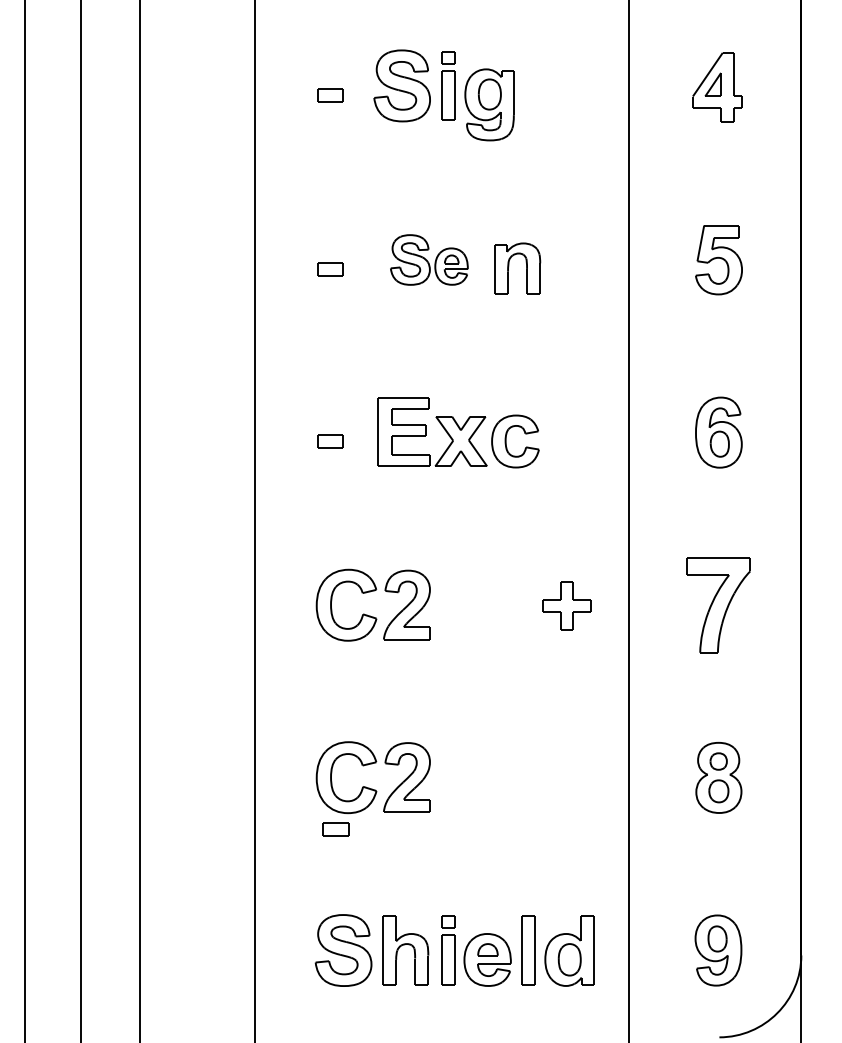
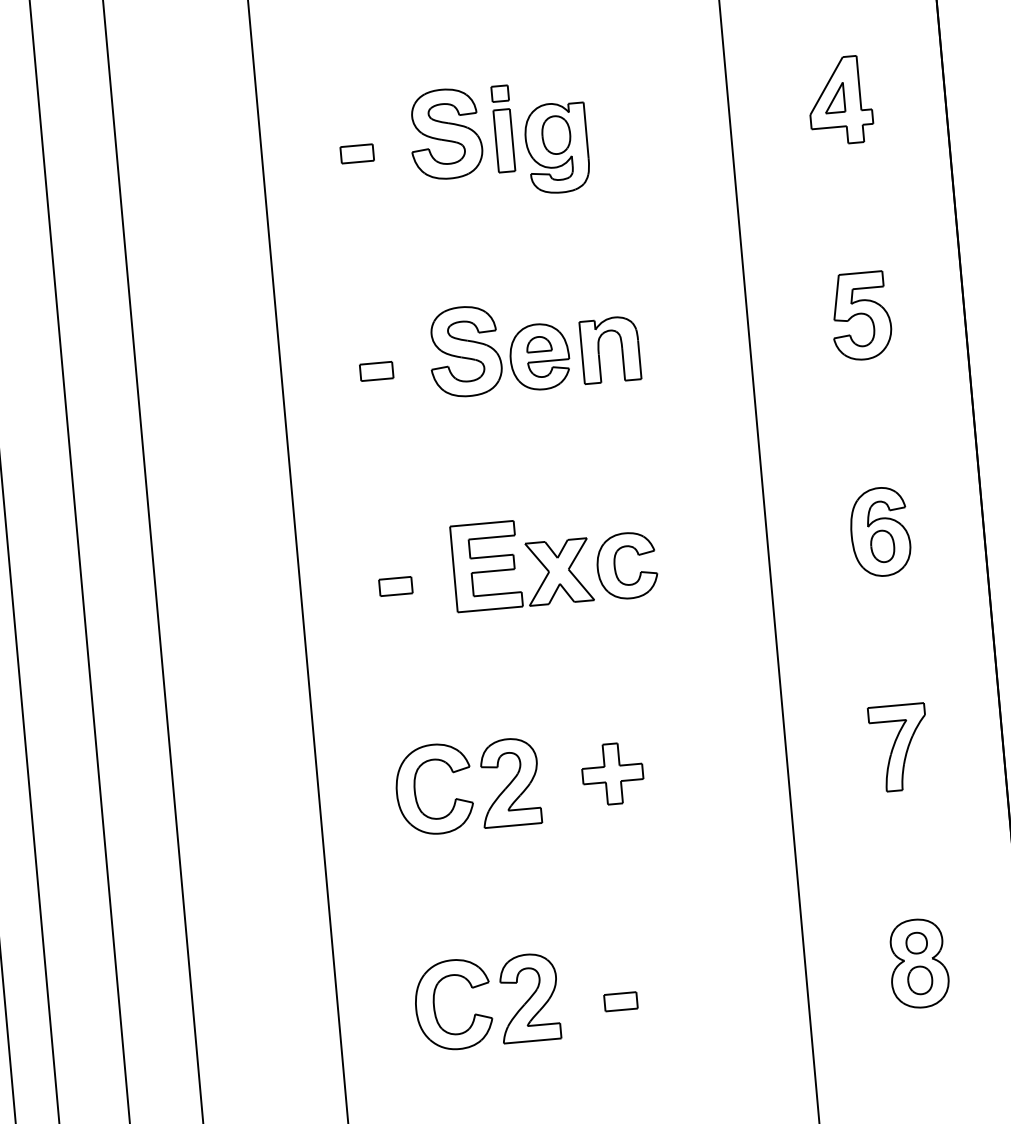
part: (429, 259) -> (499, 348), size x1.43
part: (719, 604) -> (900, 746), size x0.71
part: (566, 605) -> (611, 773), moved
part: (335, 829) -> (620, 1002), moved

